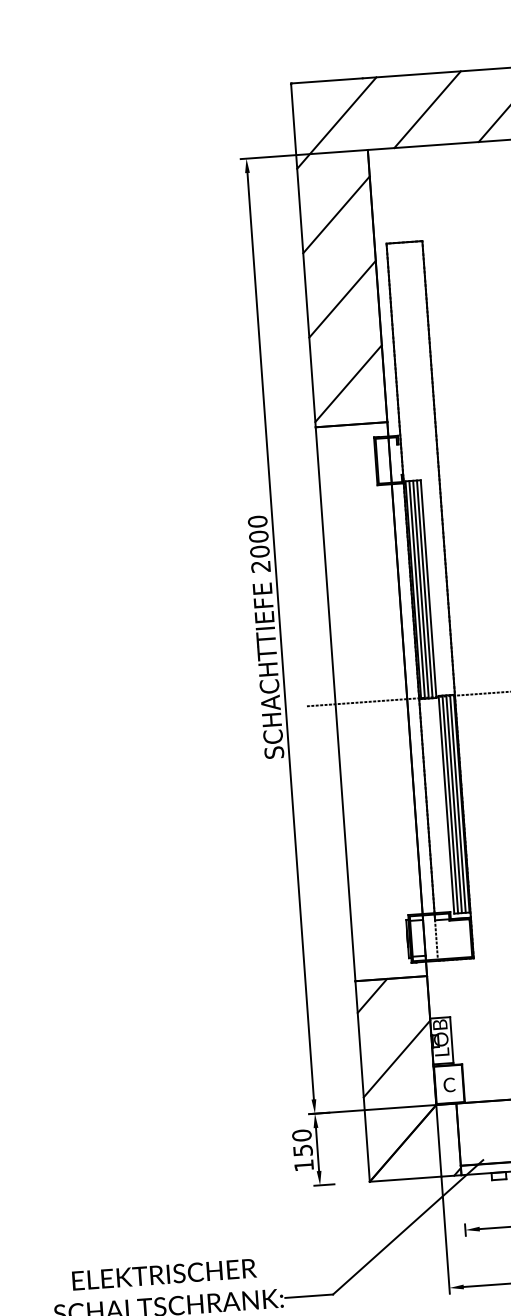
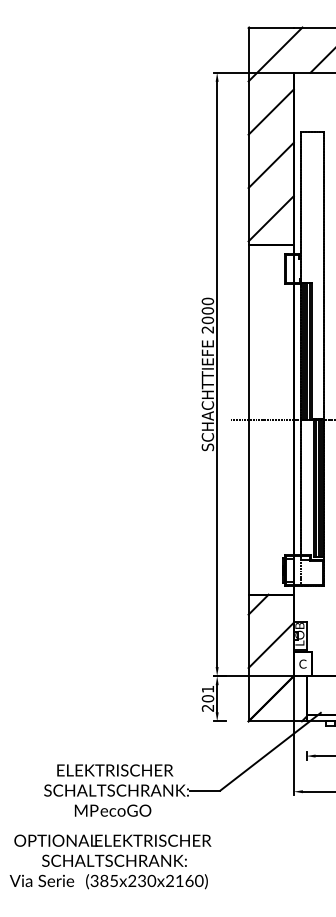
text: (302, 1150) -> (207, 698), 150 -> 201

